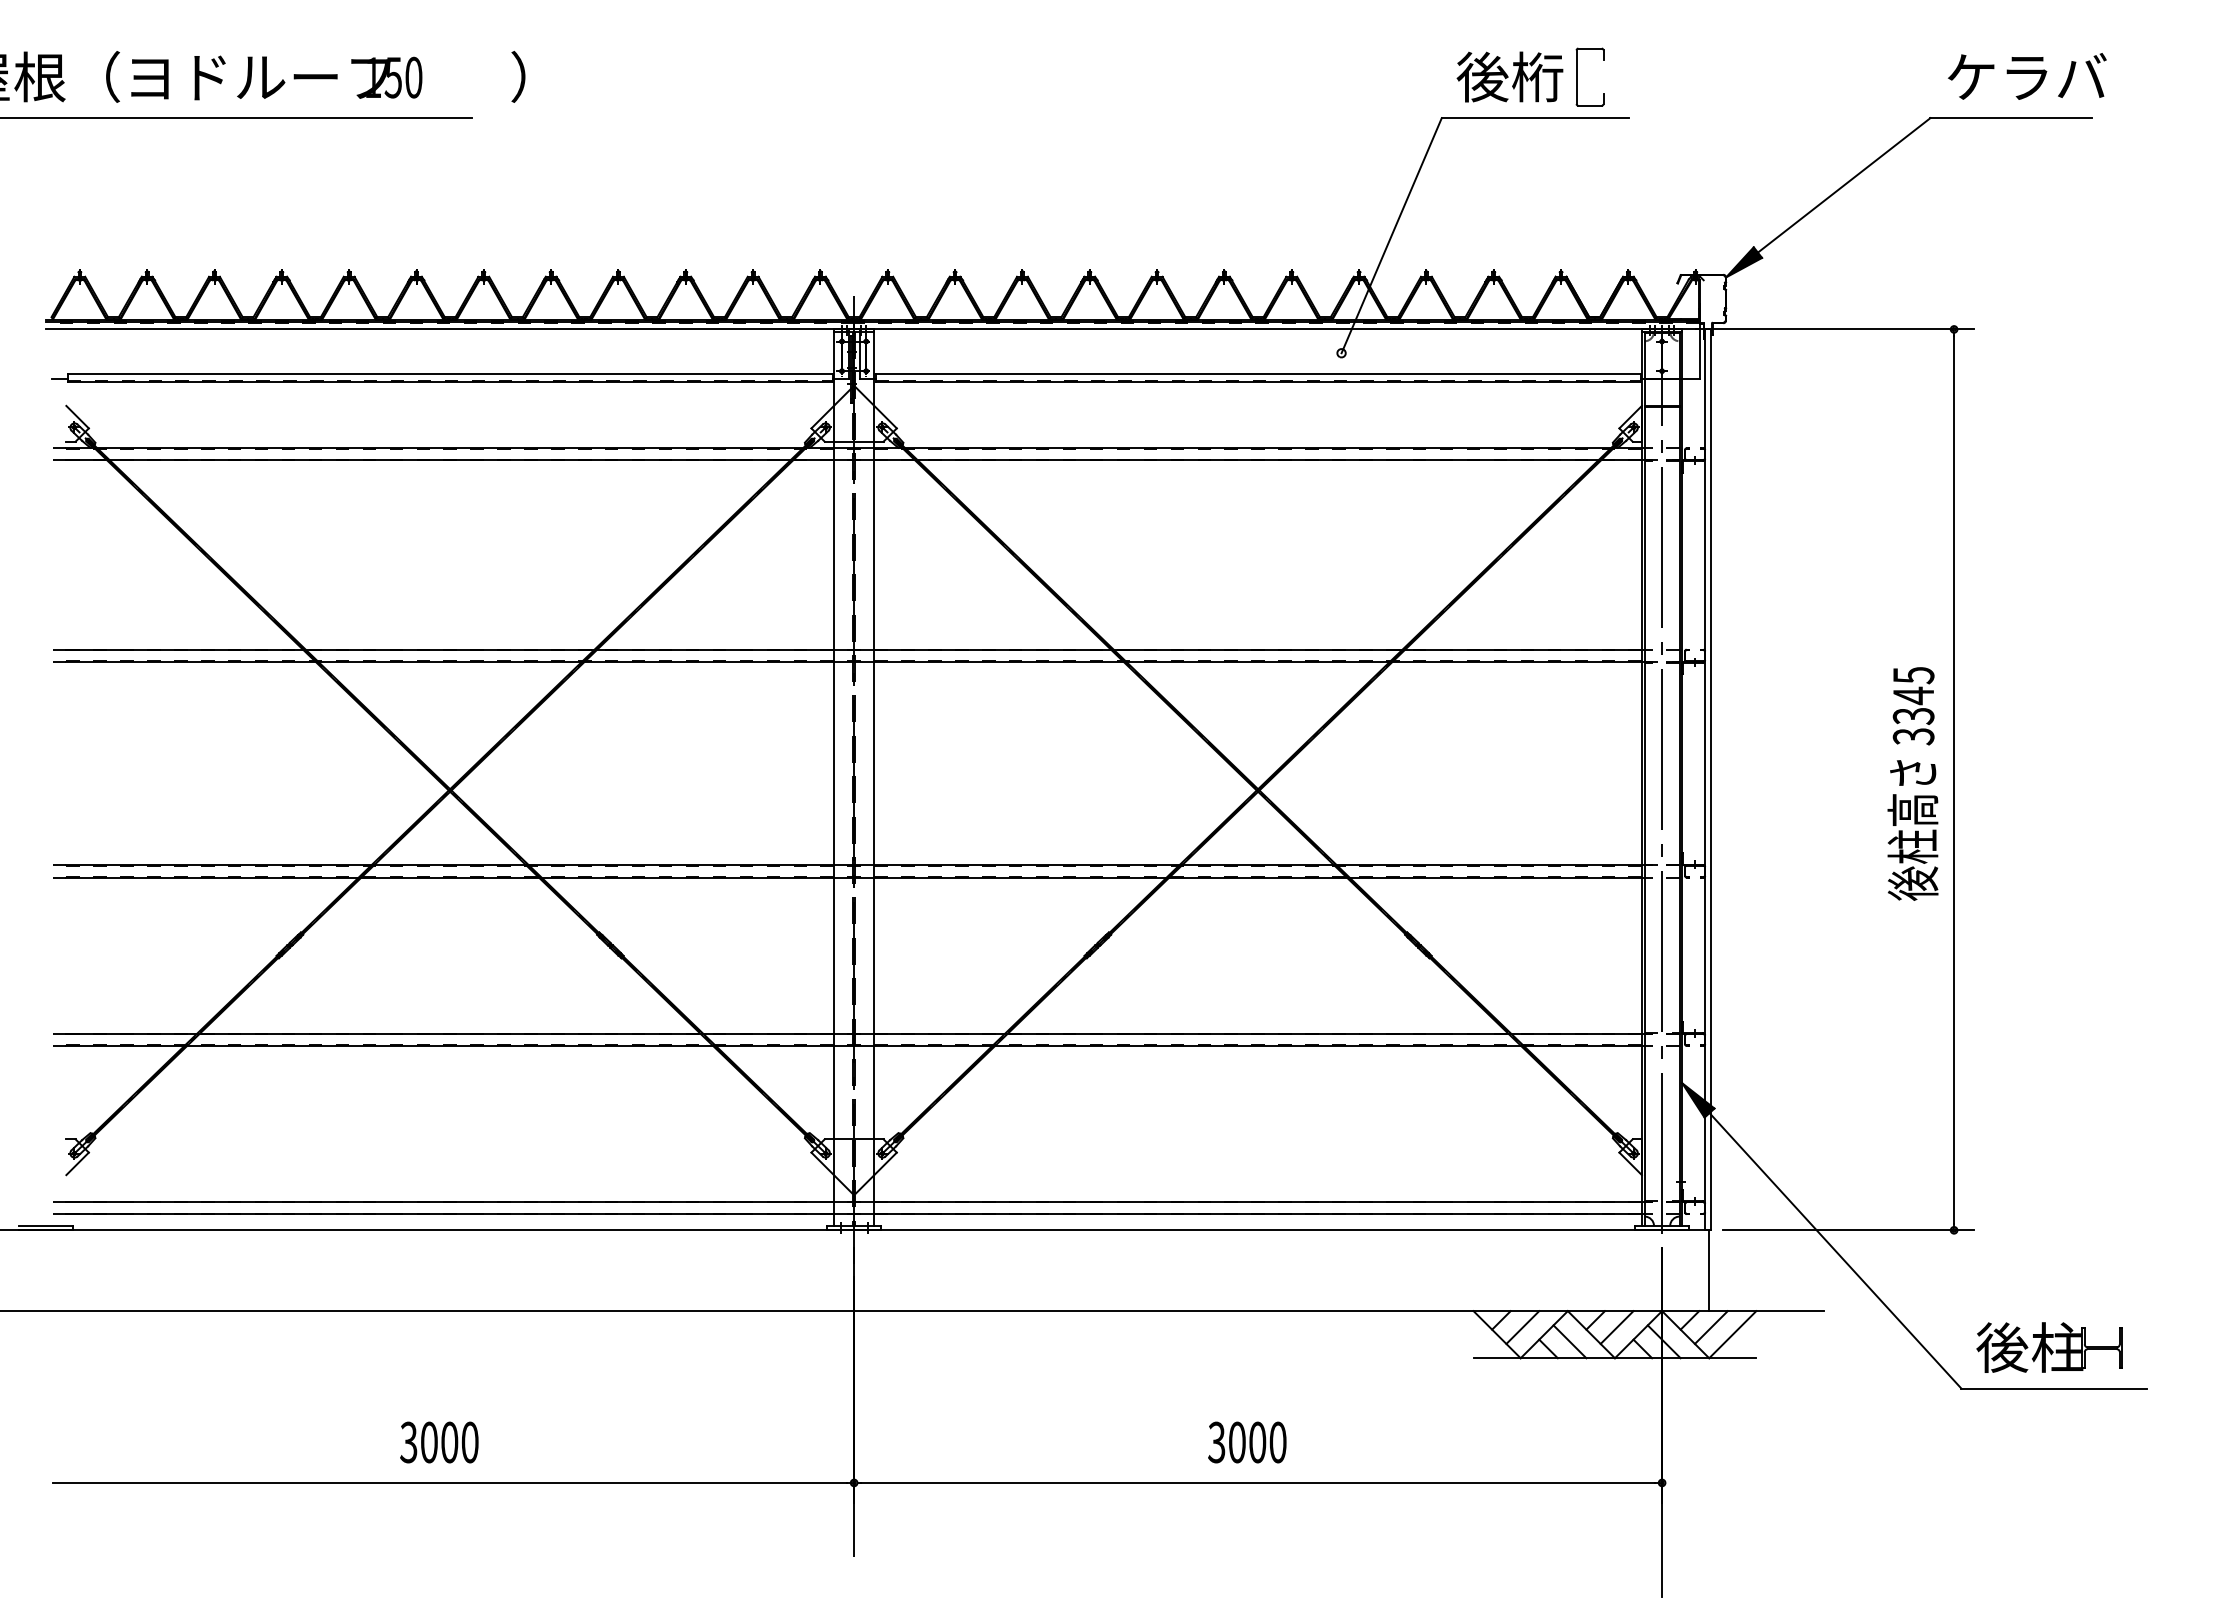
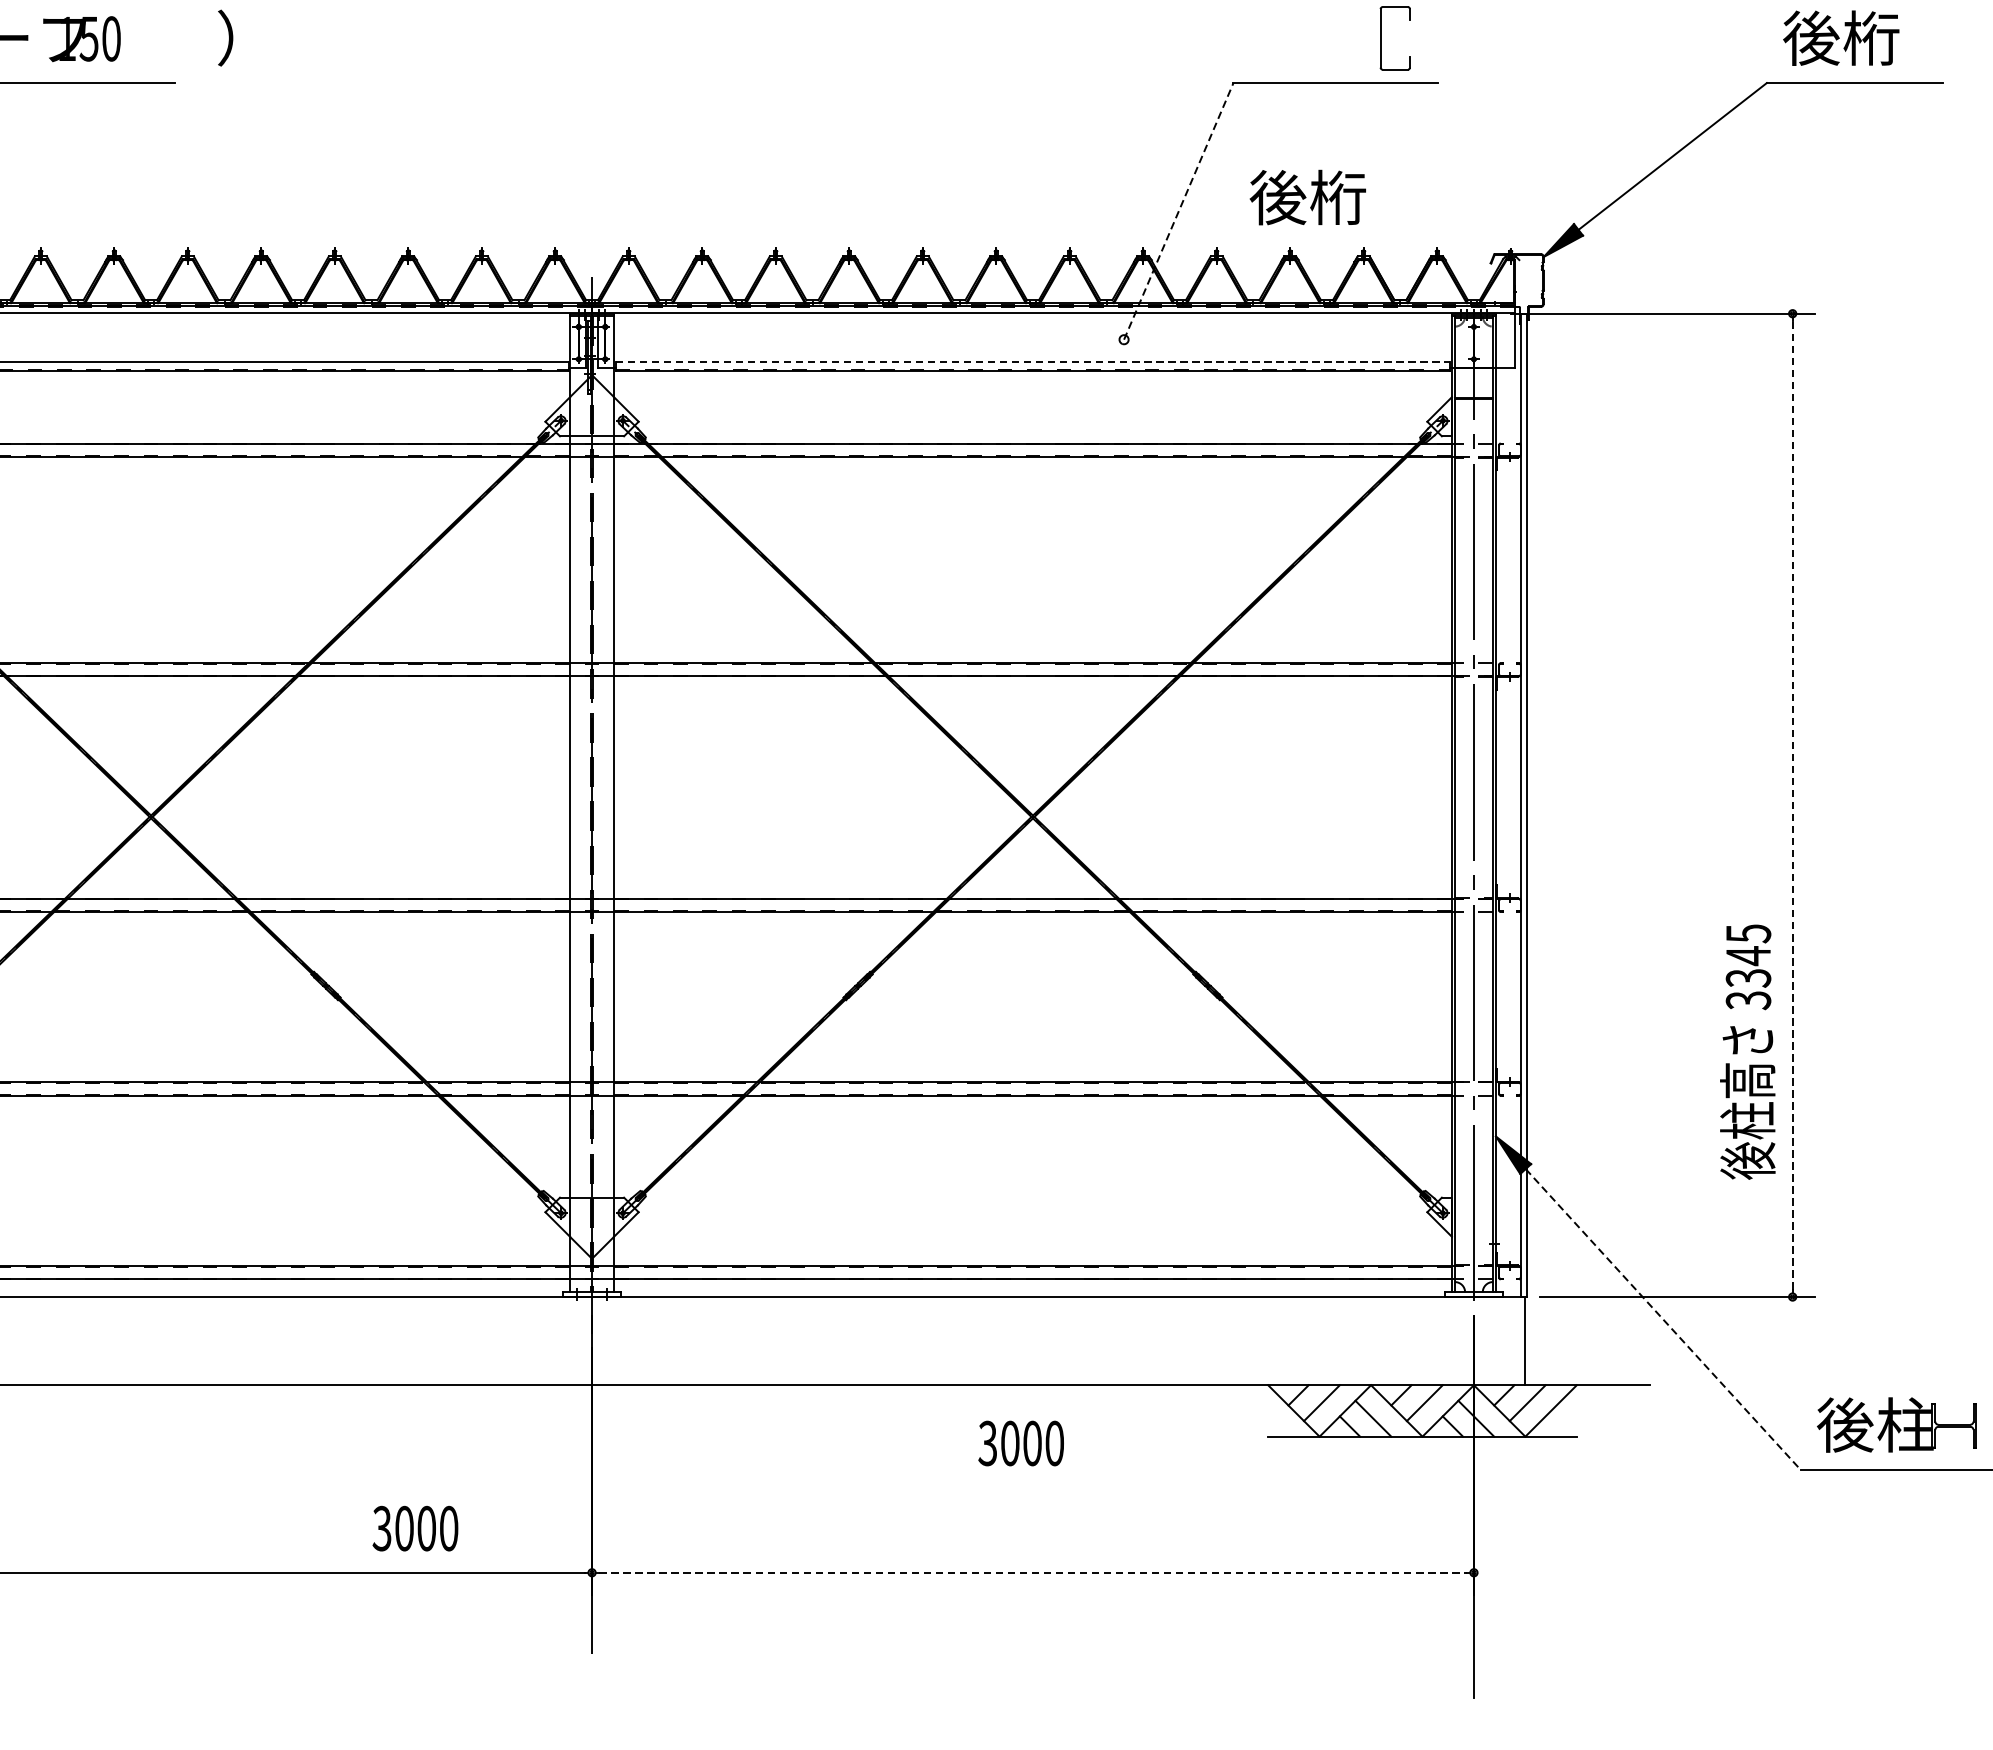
text: (1509, 76) -> (1307, 197), moved
text: (2025, 76) -> (1870, 37), ケラバ -> 後桁
line: (1391, 235) -> (1178, 211), solid -> dashed
line: (1258, 373) -> (1033, 361), solid -> dashed
line: (1954, 779) -> (1793, 804), solid -> dashed
text: (1912, 783) -> (1747, 1051), moved
line: (1835, 1250) -> (1663, 1319), solid -> dashed
text: (439, 1442) -> (415, 1528), moved
text: (1247, 1442) -> (1021, 1443), moved
line: (1258, 1482) -> (1033, 1572), solid -> dashed

